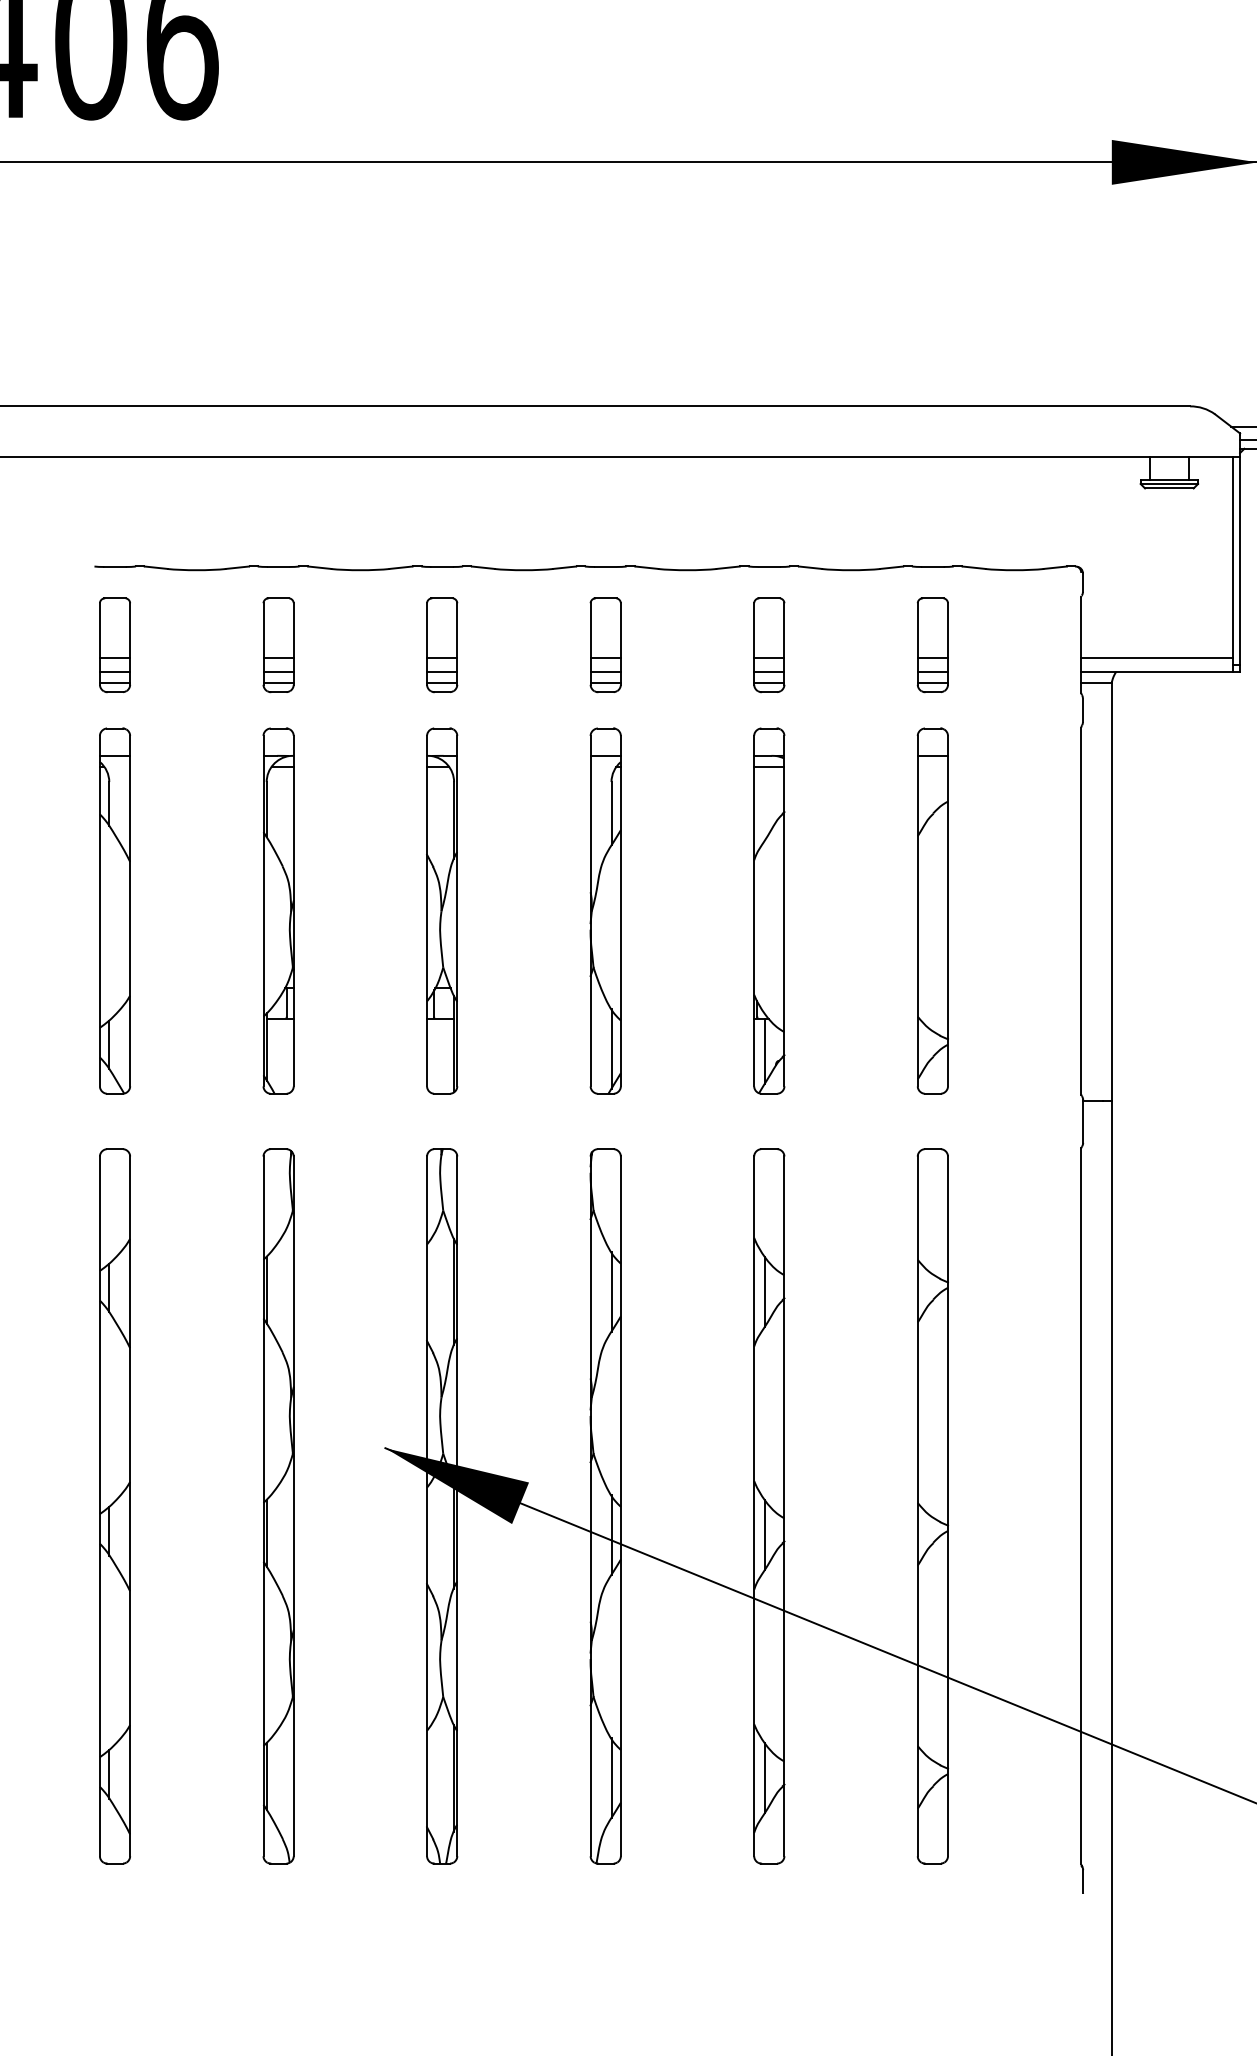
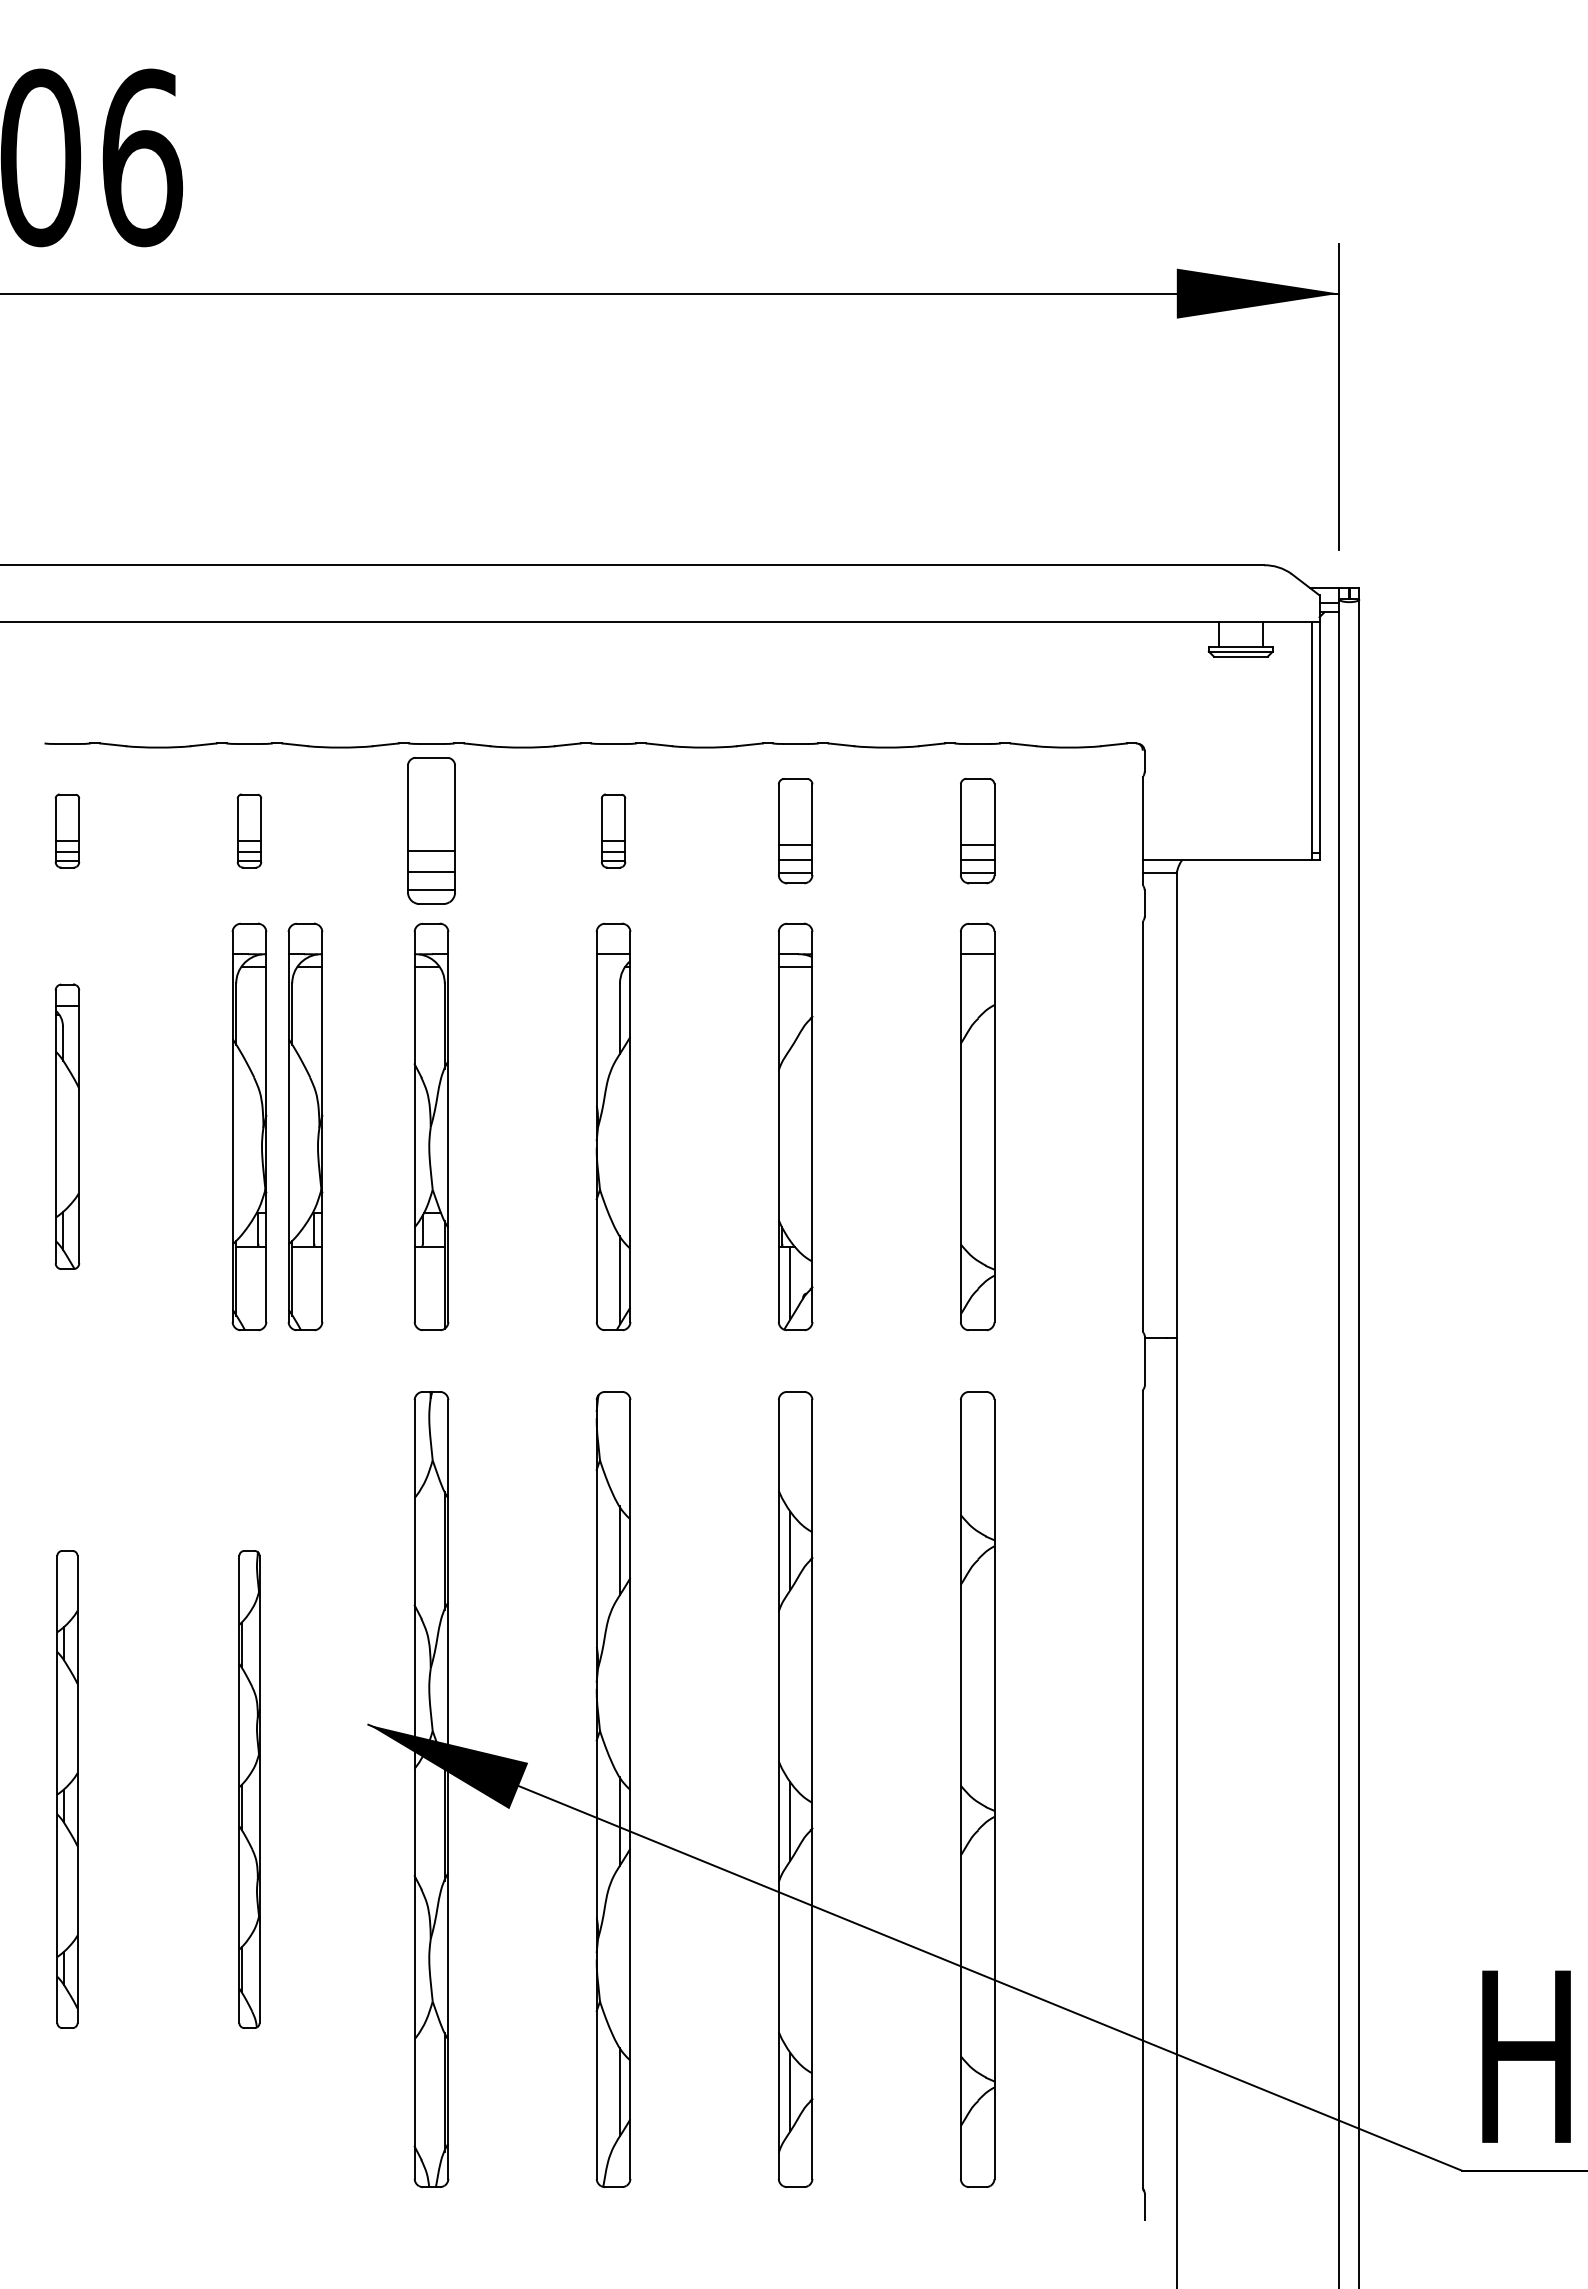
part: (115, 645) -> (67, 831), size x0.7
part: (278, 645) -> (249, 831), size x0.7
part: (442, 645) -> (431, 831), size x1.4
part: (605, 645) -> (613, 831), size x0.7
line: (1157, 658) -> (1227, 845), removed
part: (115, 910) -> (67, 1126), size x0.7
part: (328, 910) -> (305, 1126), added
part: (115, 1506) -> (67, 1789), size x0.6
part: (278, 1506) -> (249, 1789), size x0.6

